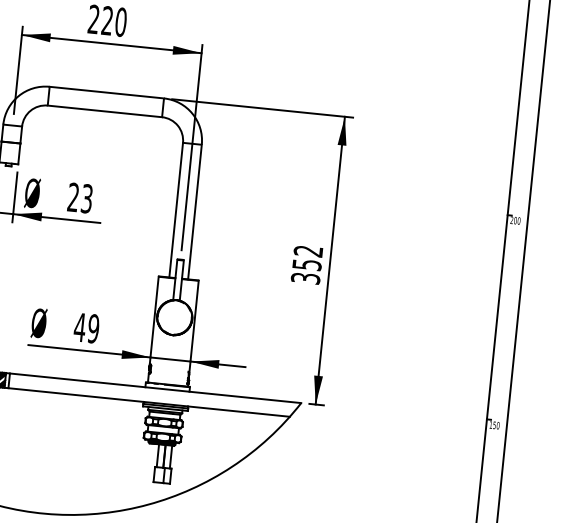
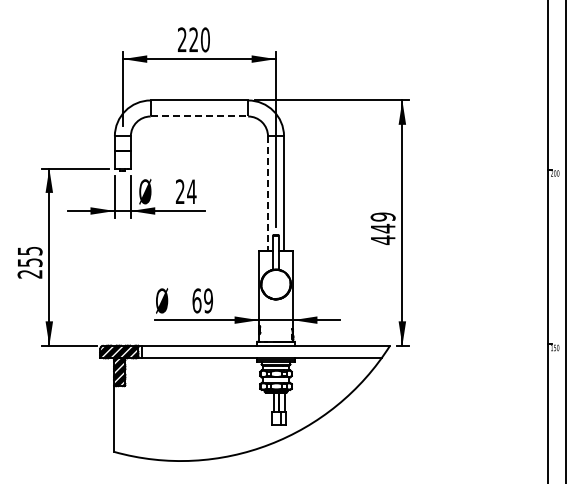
line: (104, 111) -> (199, 116), solid -> dashed
text: (86, 198) -> (191, 191), 23 -> 24
line: (176, 211) -> (268, 194), solid -> dashed
text: (306, 264) -> (382, 228), 352 -> 449
text: (79, 326) -> (196, 300), 49 -> 69

